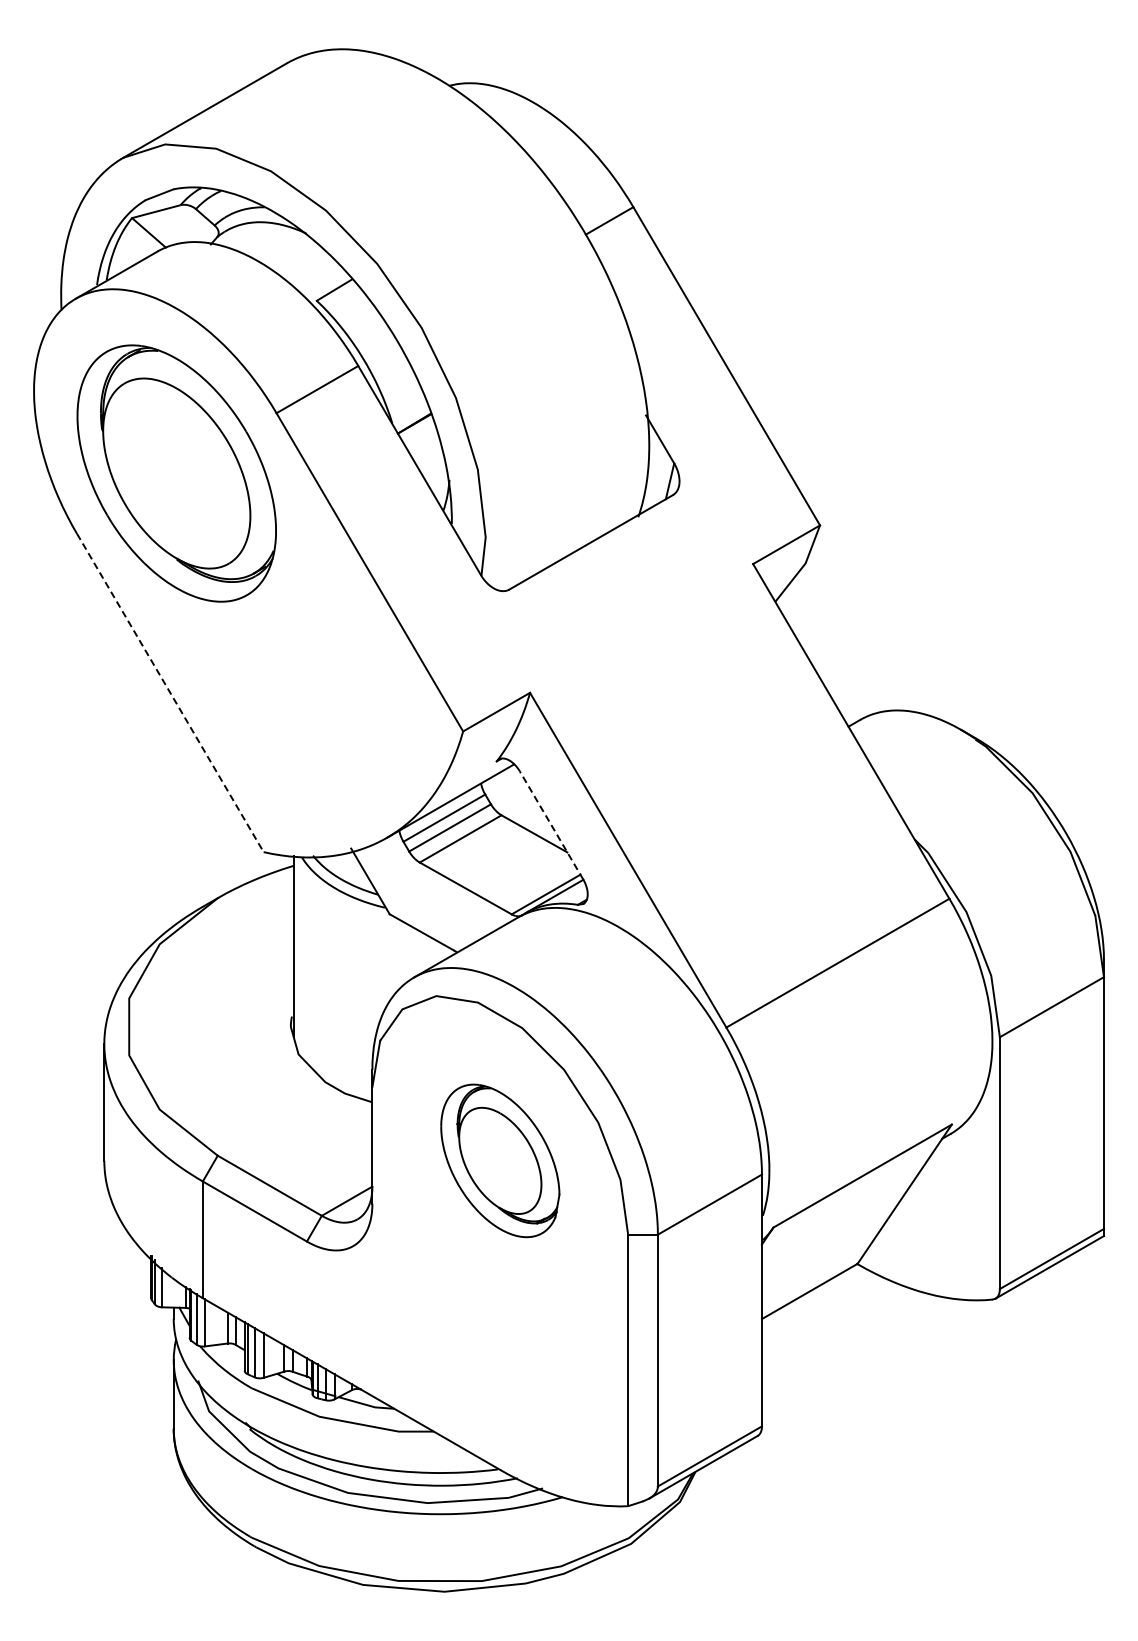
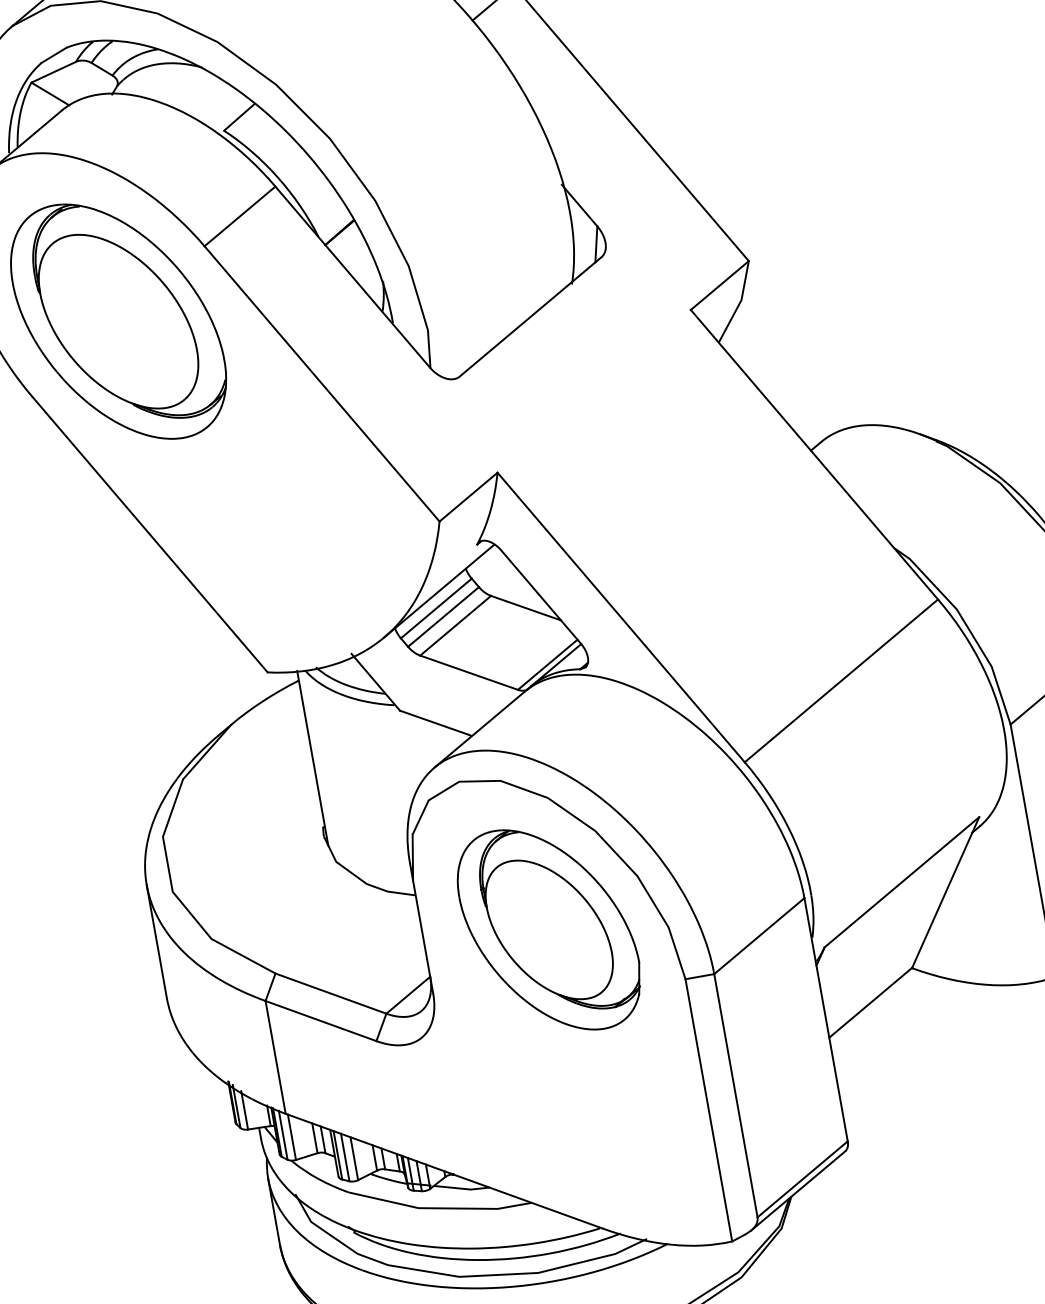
line: (170, 693) -> (150, 535), dashed -> solid
line: (551, 825) -> (541, 597), dashed -> solid
part: (500, 1160) -> (549, 929), size x1.43

